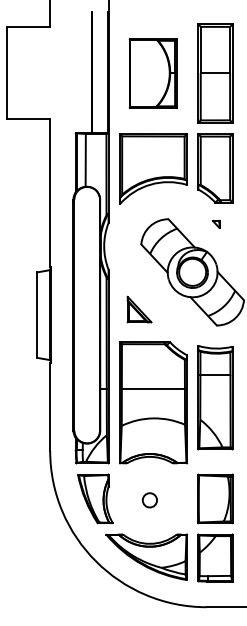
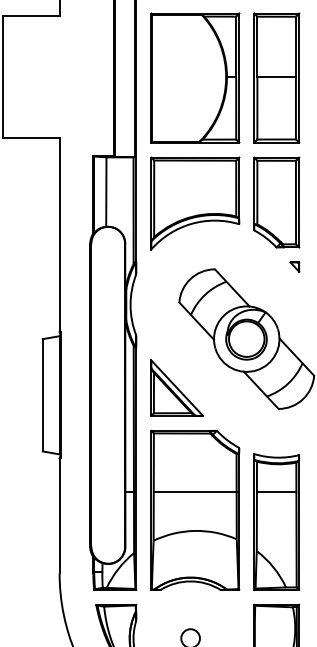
part: (152, 73) -> (194, 77), size x1.43
part: (216, 224) -> (295, 267), moved
part: (139, 309) -> (176, 387), size x1.67
part: (215, 397) -> (276, 521), moved

